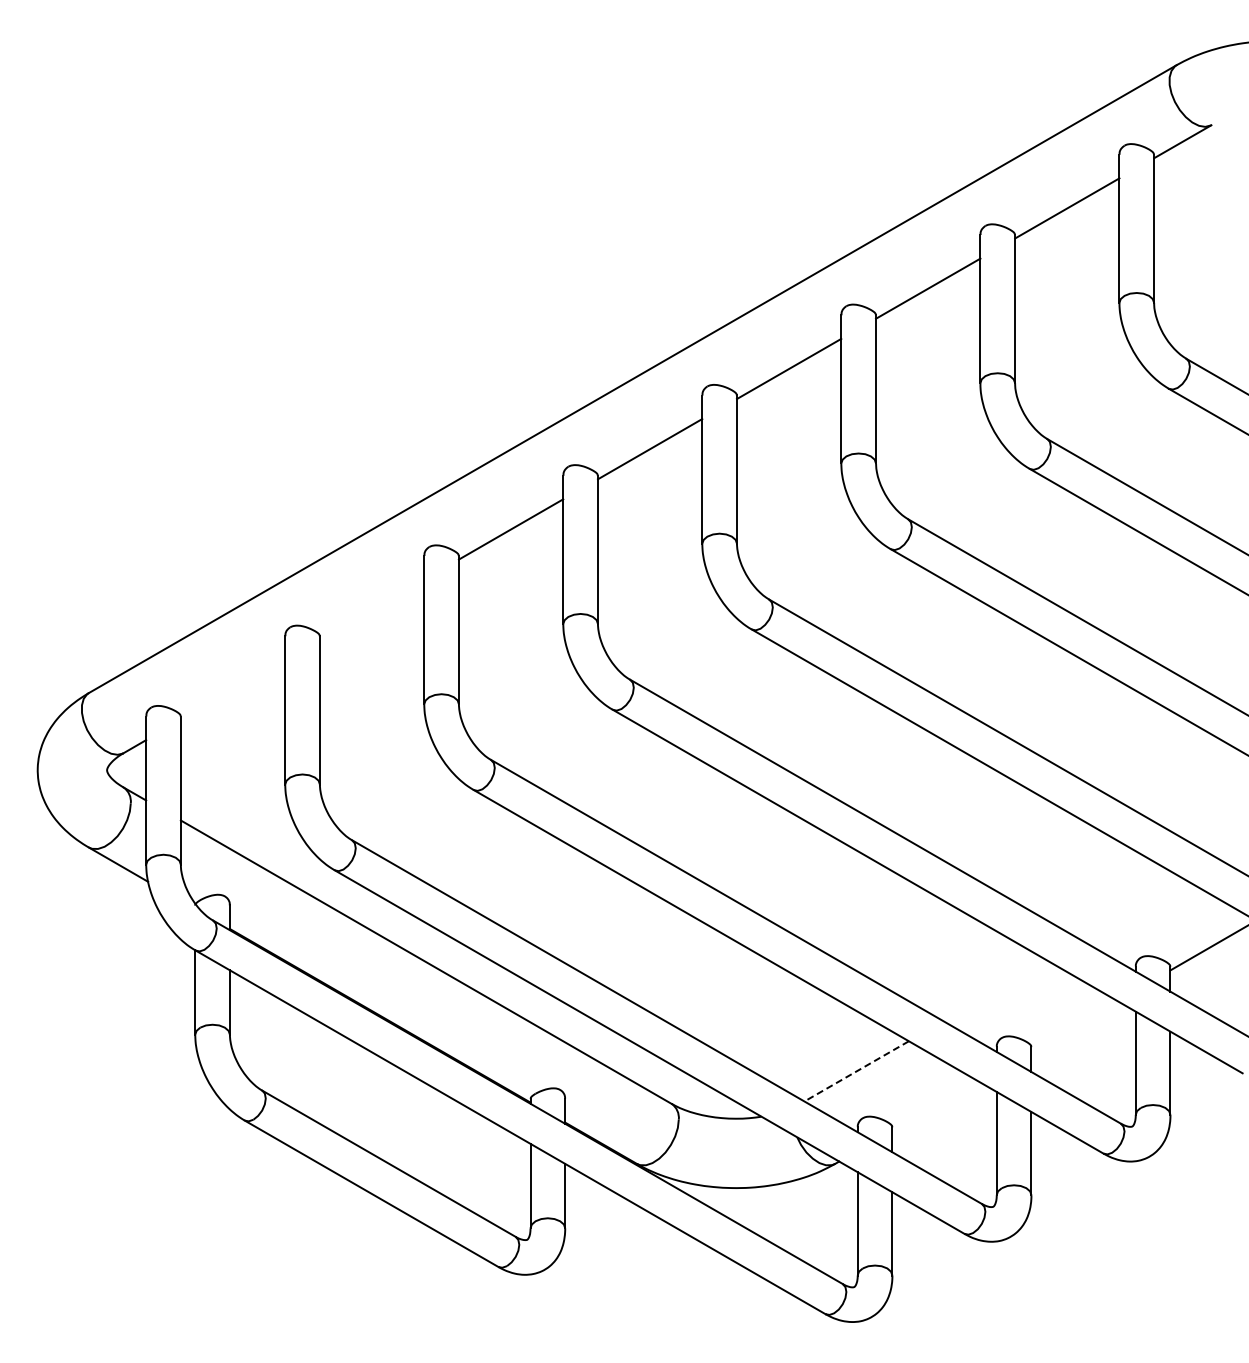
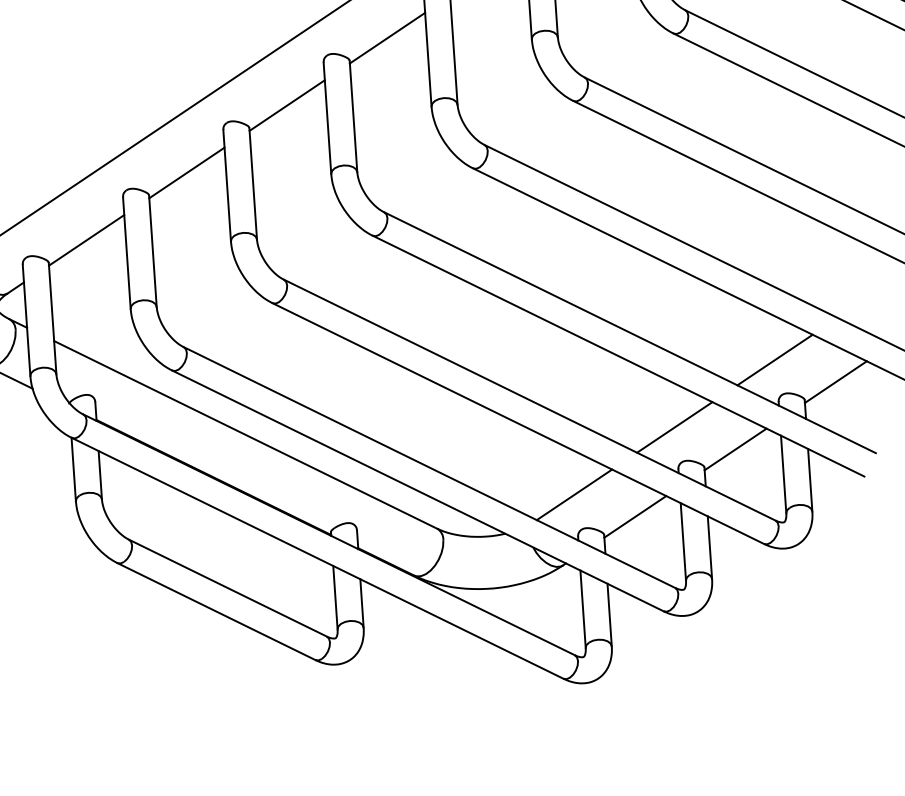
line: (371, 609) -> (186, 172), added
line: (232, 689) -> (86, 240), added
line: (1134, 910) -> (774, 359), added
line: (995, 991) -> (674, 427), added
line: (1074, 1025) -> (735, 449), added
line: (856, 1071) -> (574, 494), dashed -> solid
line: (935, 1105) -> (635, 516), added

